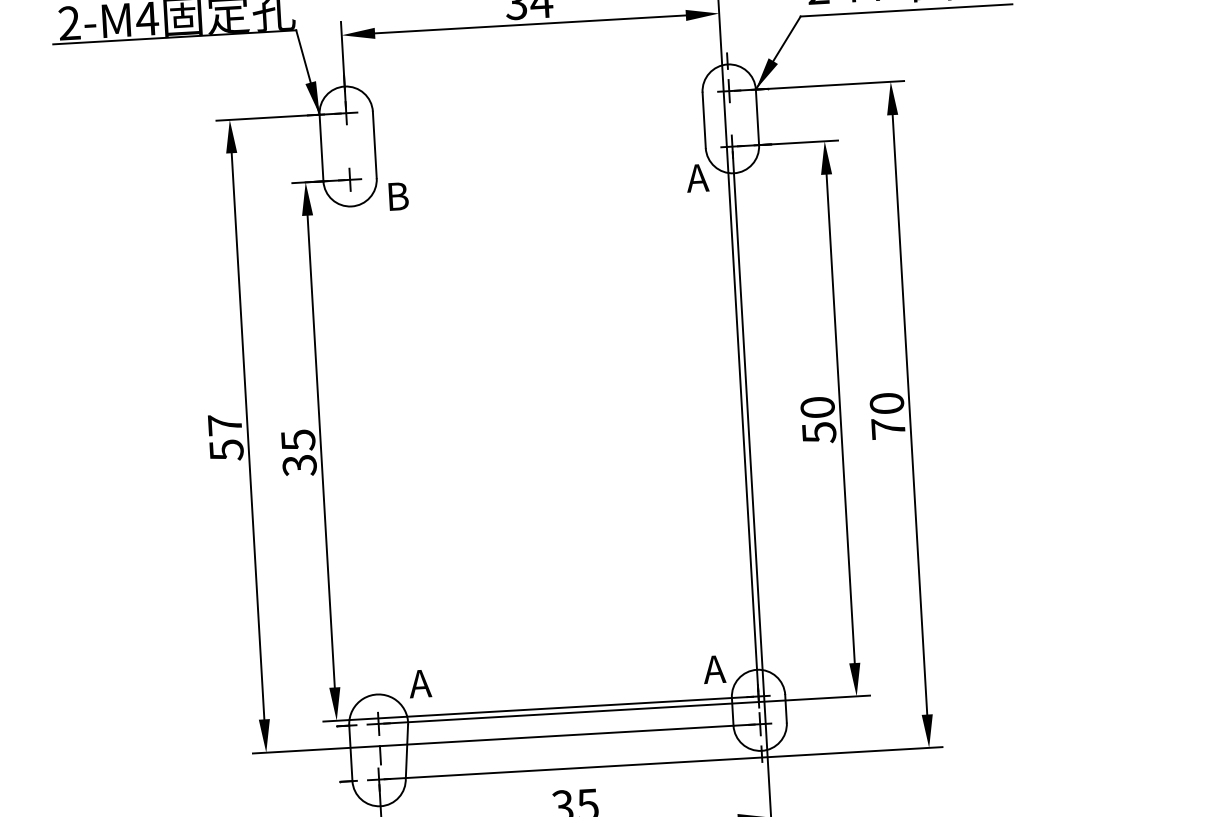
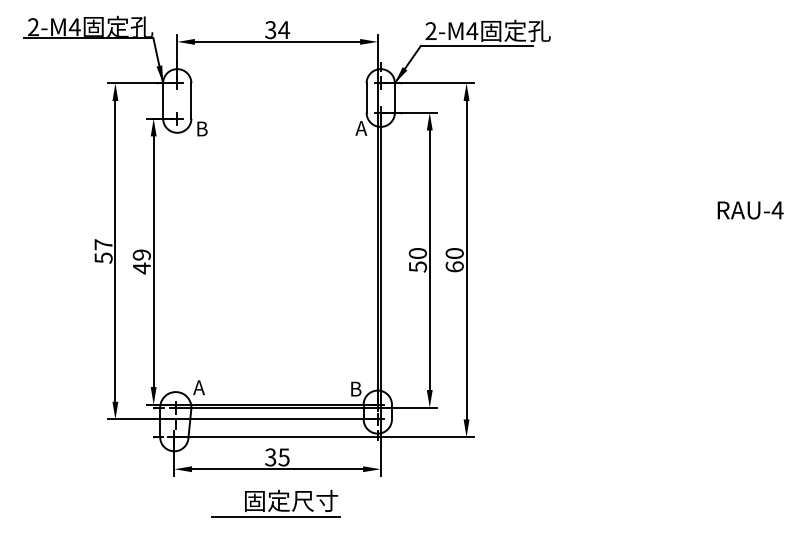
text: (887, 427) -> (454, 266), 70 -> 60
text: (298, 452) -> (141, 261), 35 -> 49
text: (714, 668) -> (355, 388), A -> B

